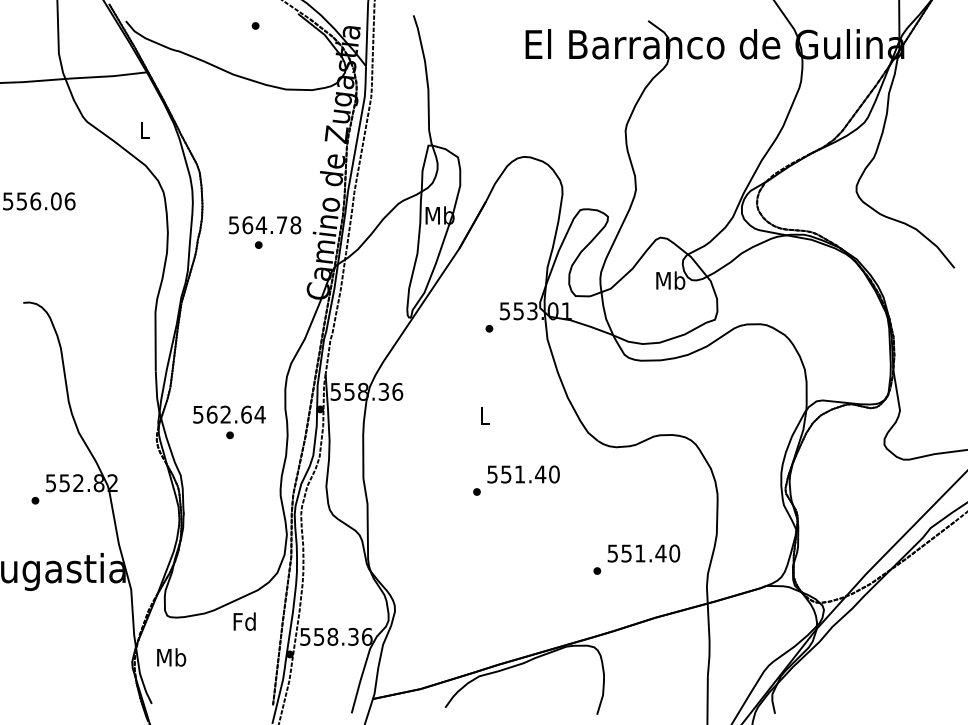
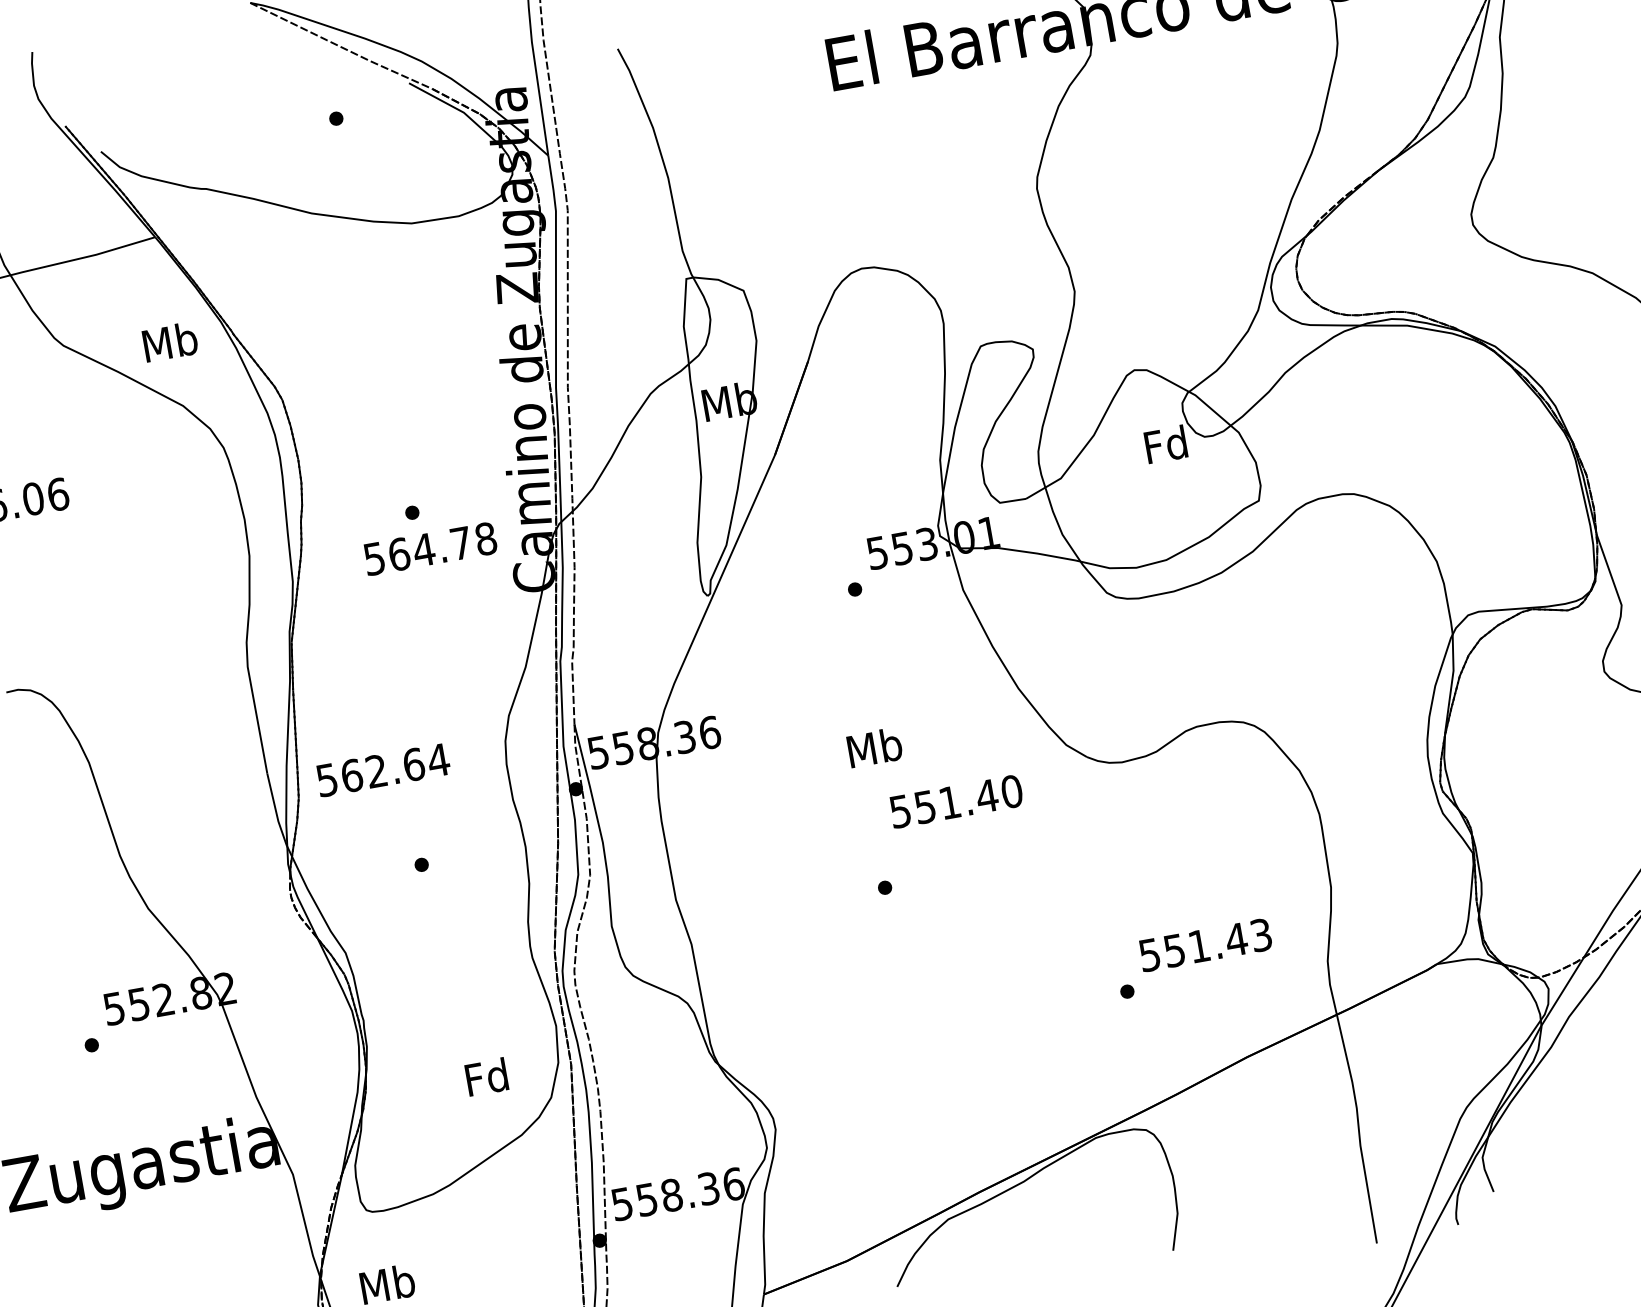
text: (144, 129) -> (169, 341), L -> Mb
text: (264, 225) -> (429, 549), moved
text: (670, 280) -> (1166, 444), Mb -> Fd
text: (229, 414) -> (383, 769), moved
text: (484, 415) -> (874, 747), L -> Mb
text: (523, 474) -> (956, 801), moved
text: (674, 553) -> (1260, 935), 551.40 -> 551.43
text: (244, 621) -> (486, 1076), moved

